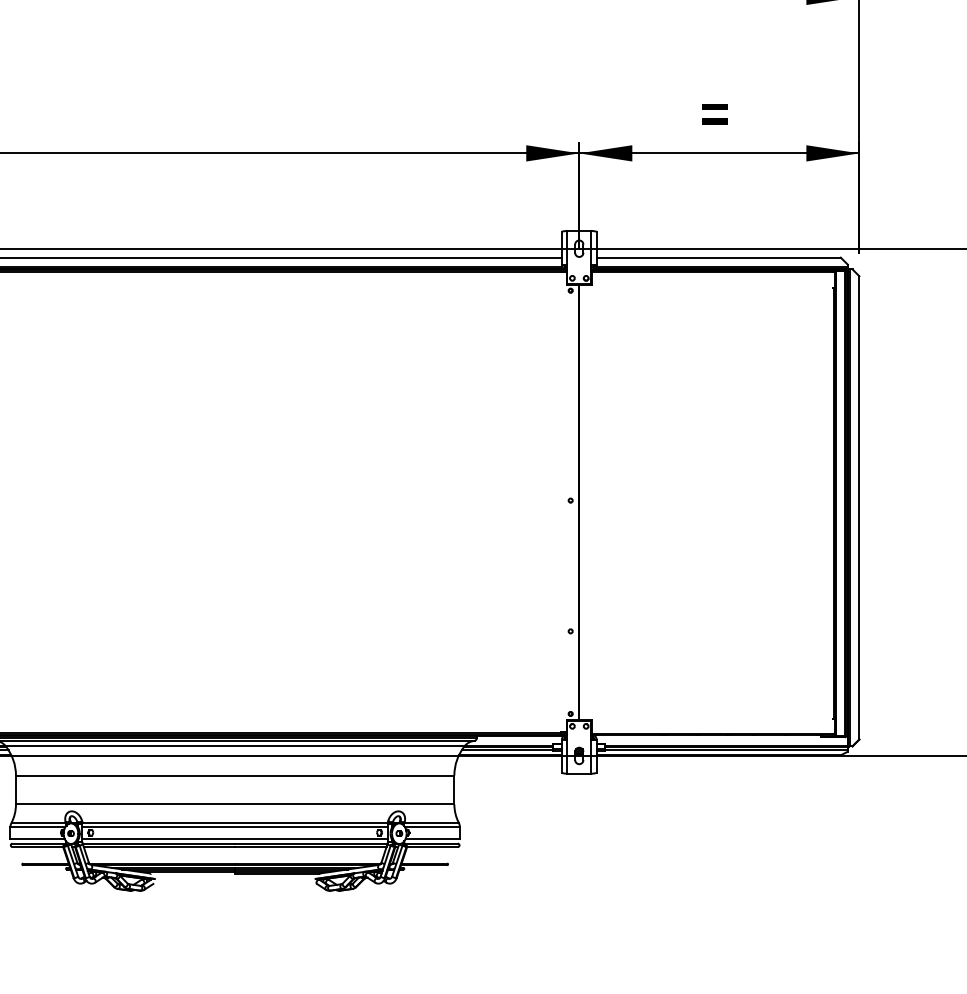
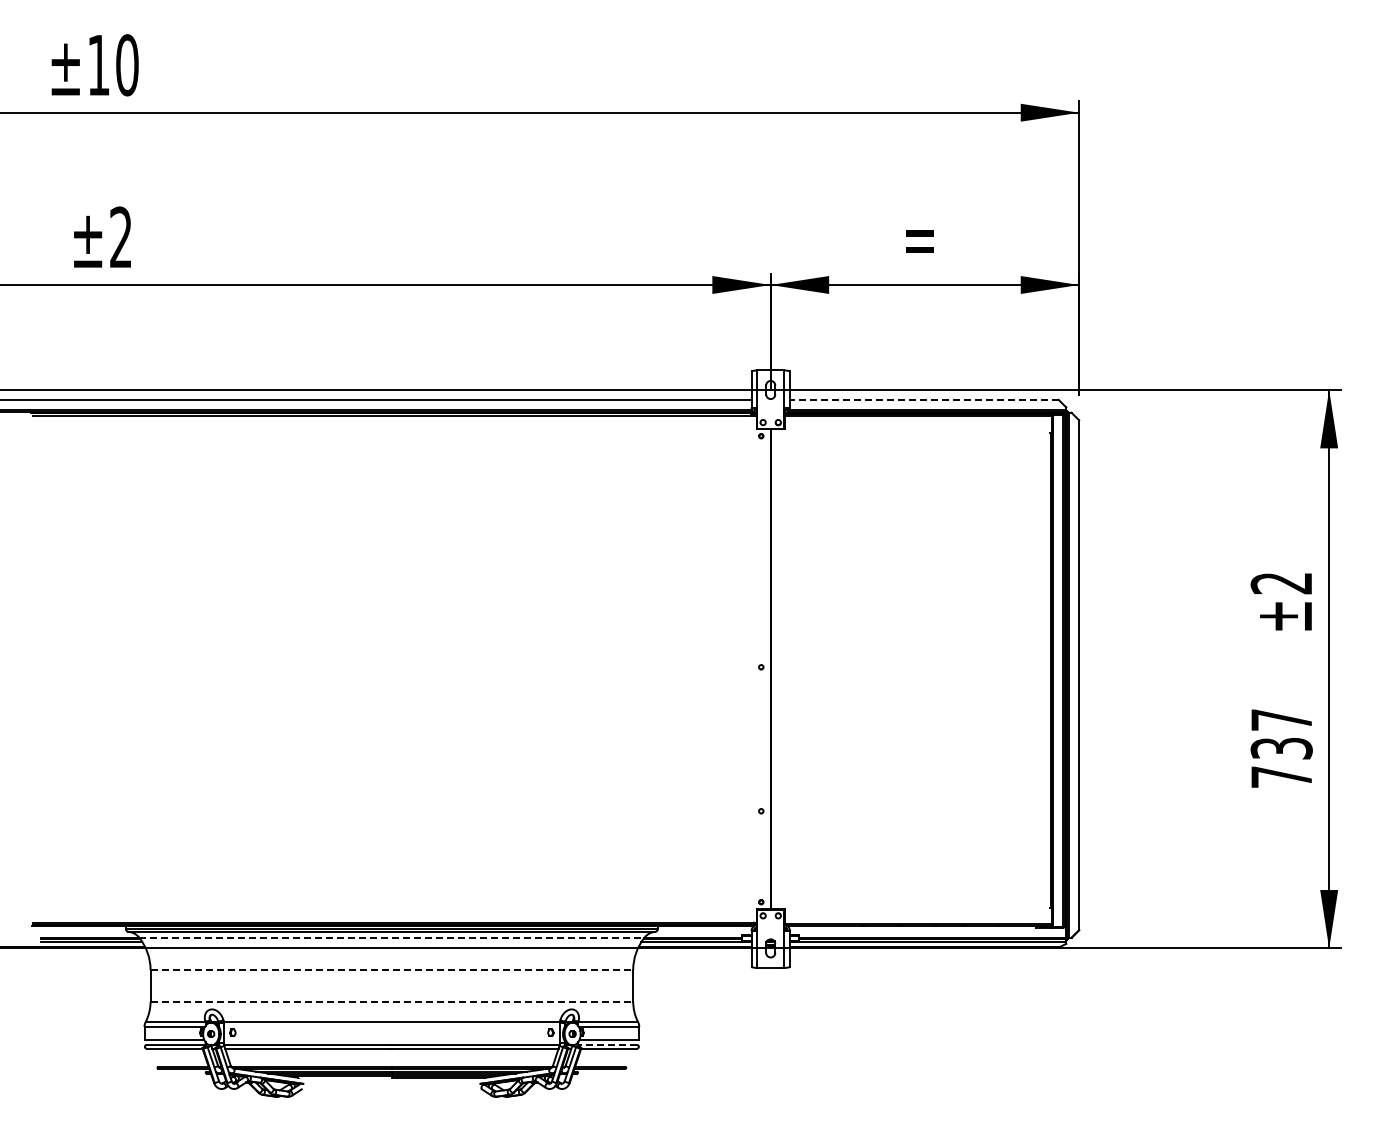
line: (718, 257) -> (923, 399), solid -> dashed
line: (234, 746) -> (391, 937), solid -> dashed
line: (235, 775) -> (392, 969), solid -> dashed
line: (235, 804) -> (392, 1001), solid -> dashed
line: (234, 826) -> (391, 1026), removed
line: (234, 838) -> (391, 1039), removed
line: (431, 843) -> (607, 1044), solid -> dashed

